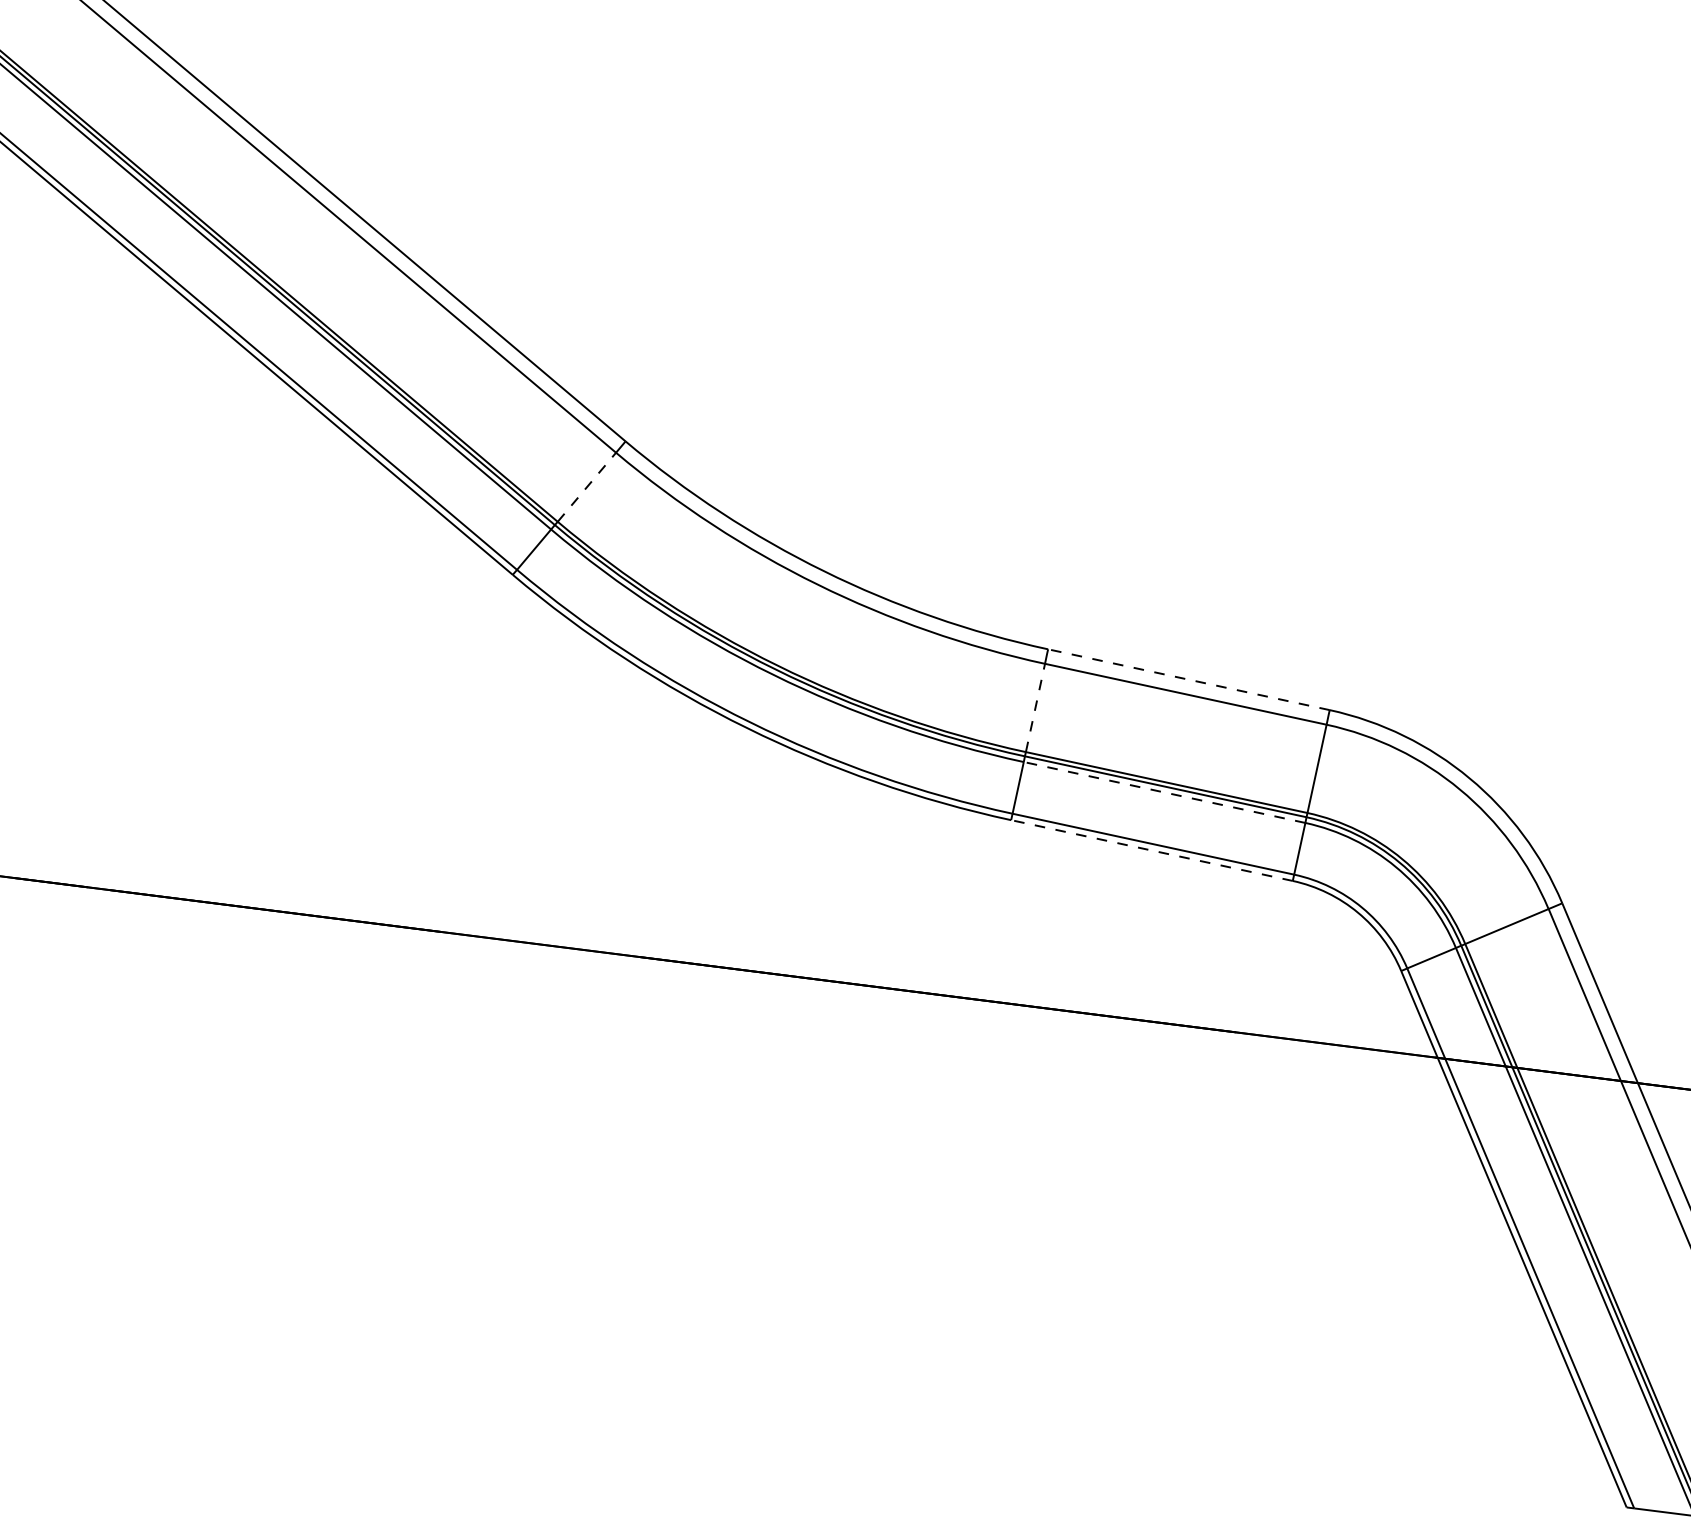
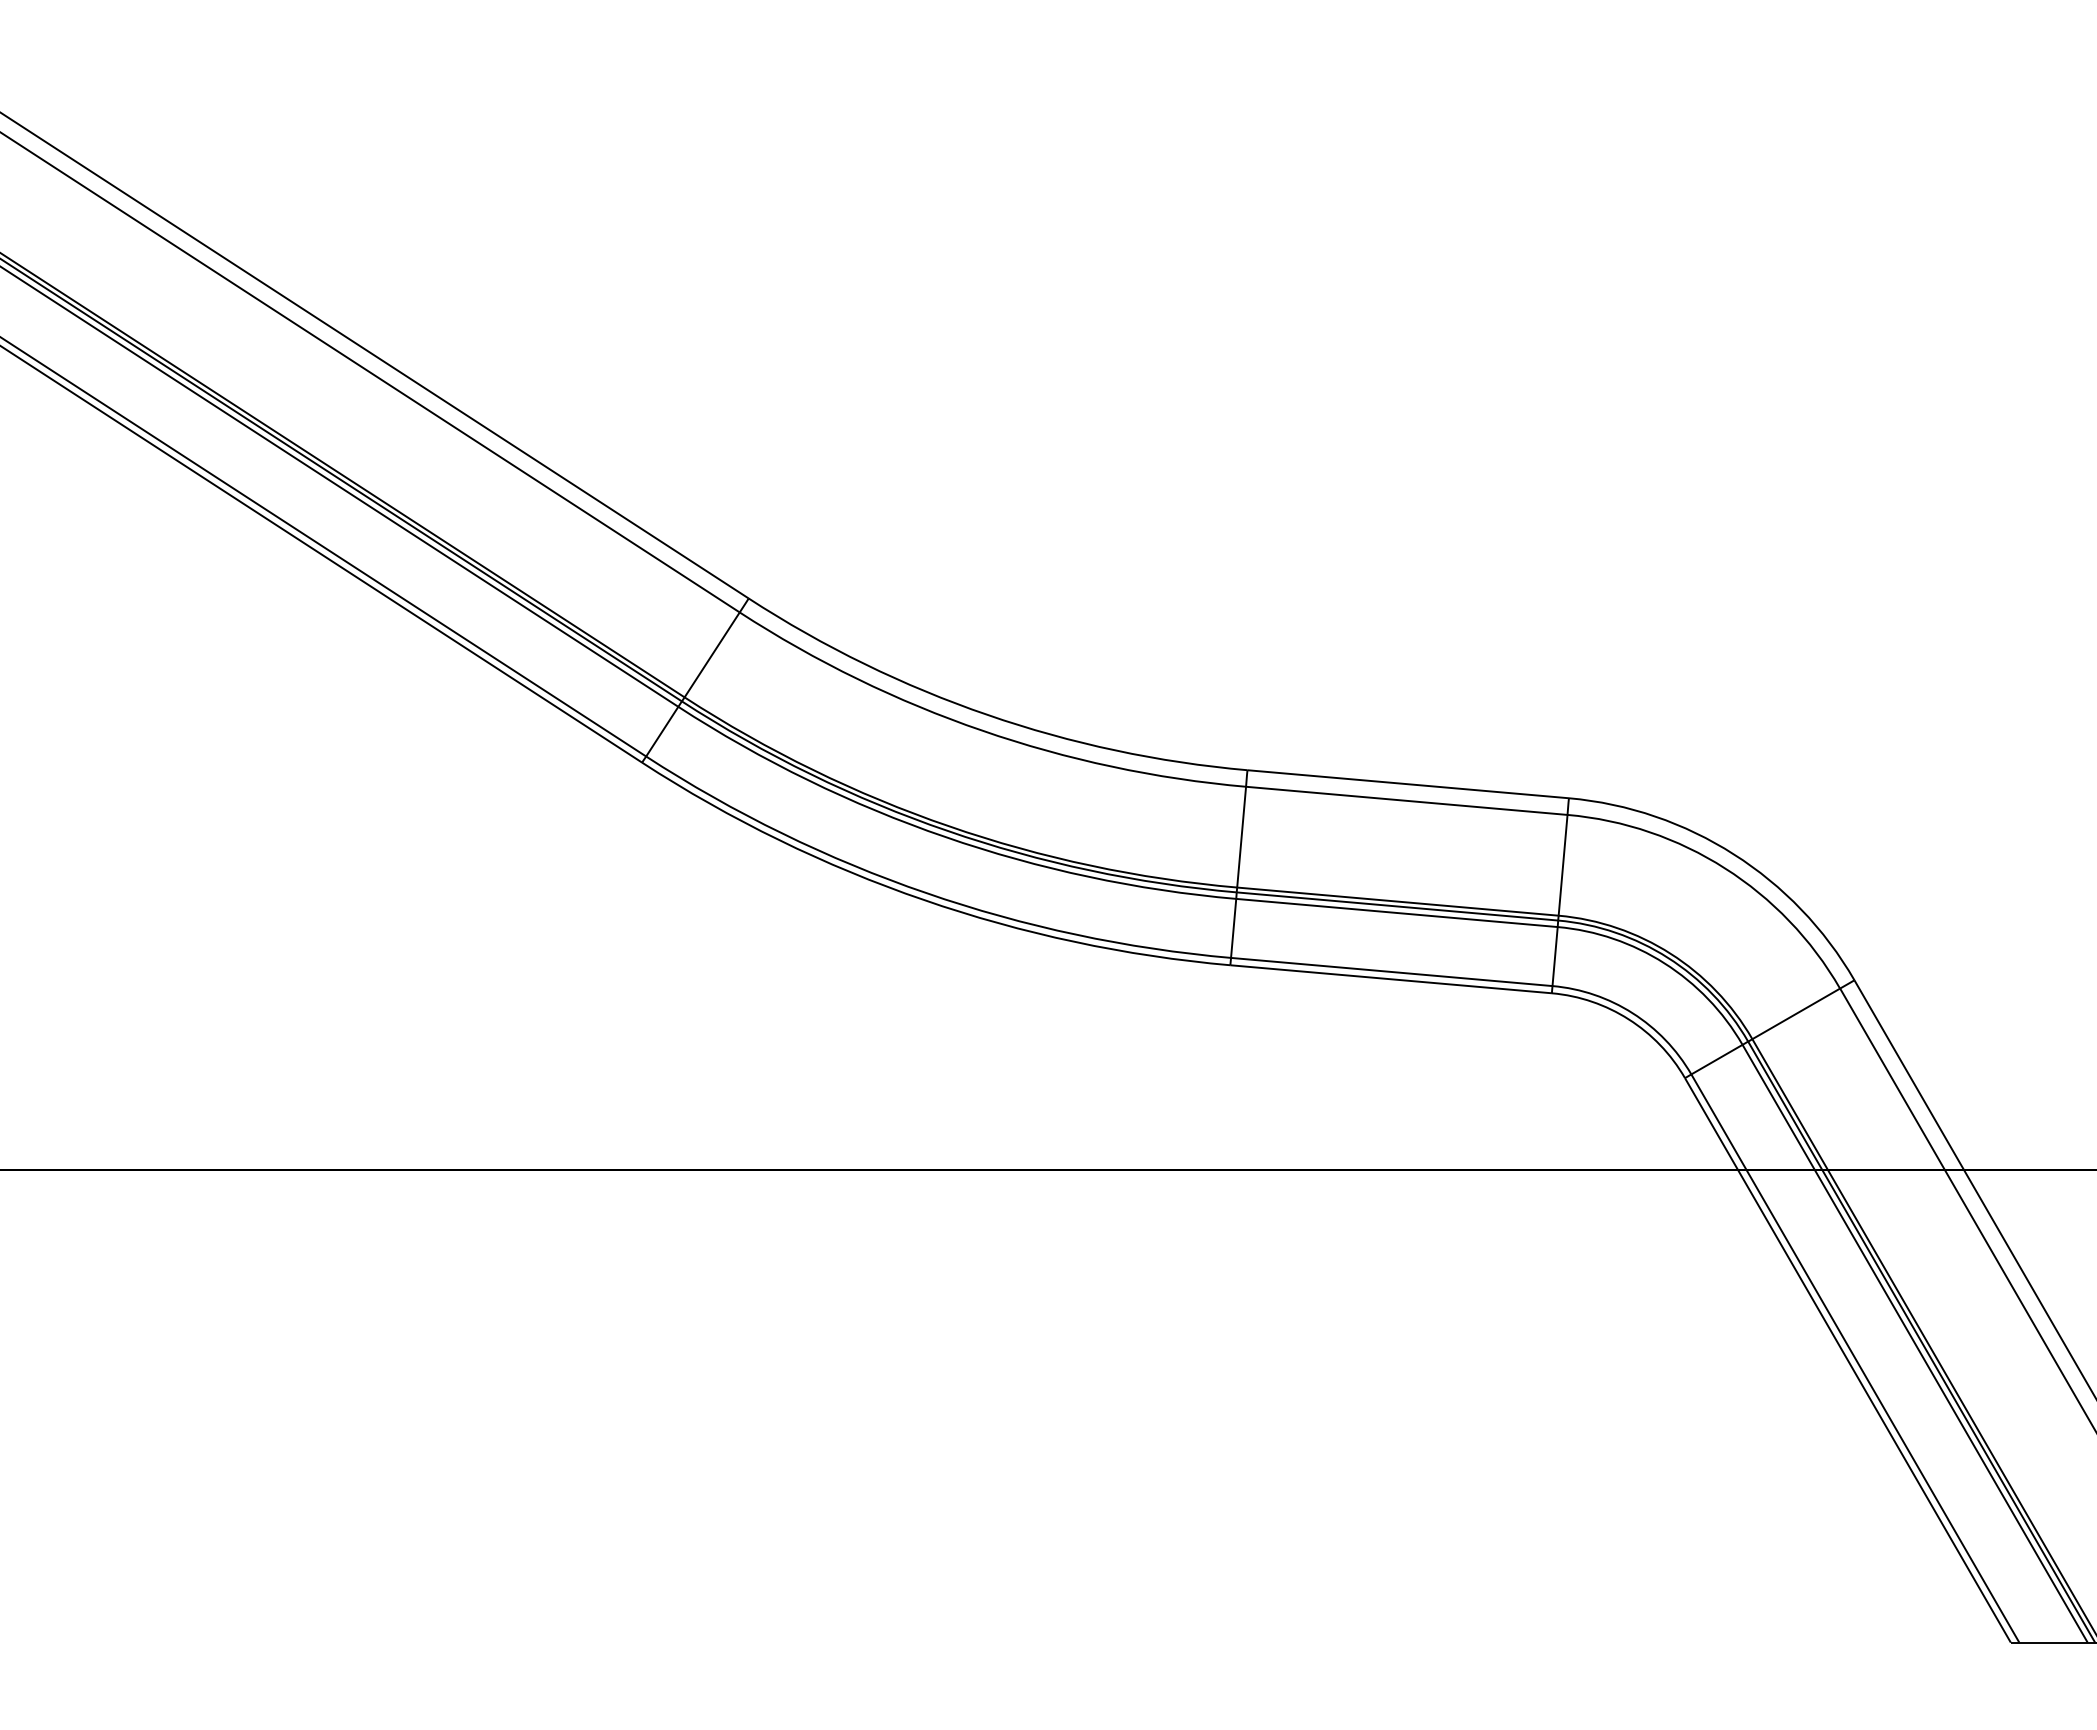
line: (587, 486) -> (712, 654), dashed -> solid
line: (1188, 679) -> (1407, 784), dashed -> solid
line: (1035, 708) -> (1241, 837), dashed -> solid
line: (1164, 792) -> (1396, 912), dashed -> solid
line: (1151, 850) -> (1390, 979), dashed -> solid

